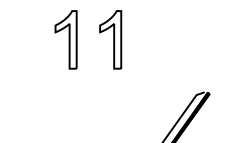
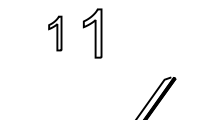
part: (65, 39) -> (54, 33), size x0.7

